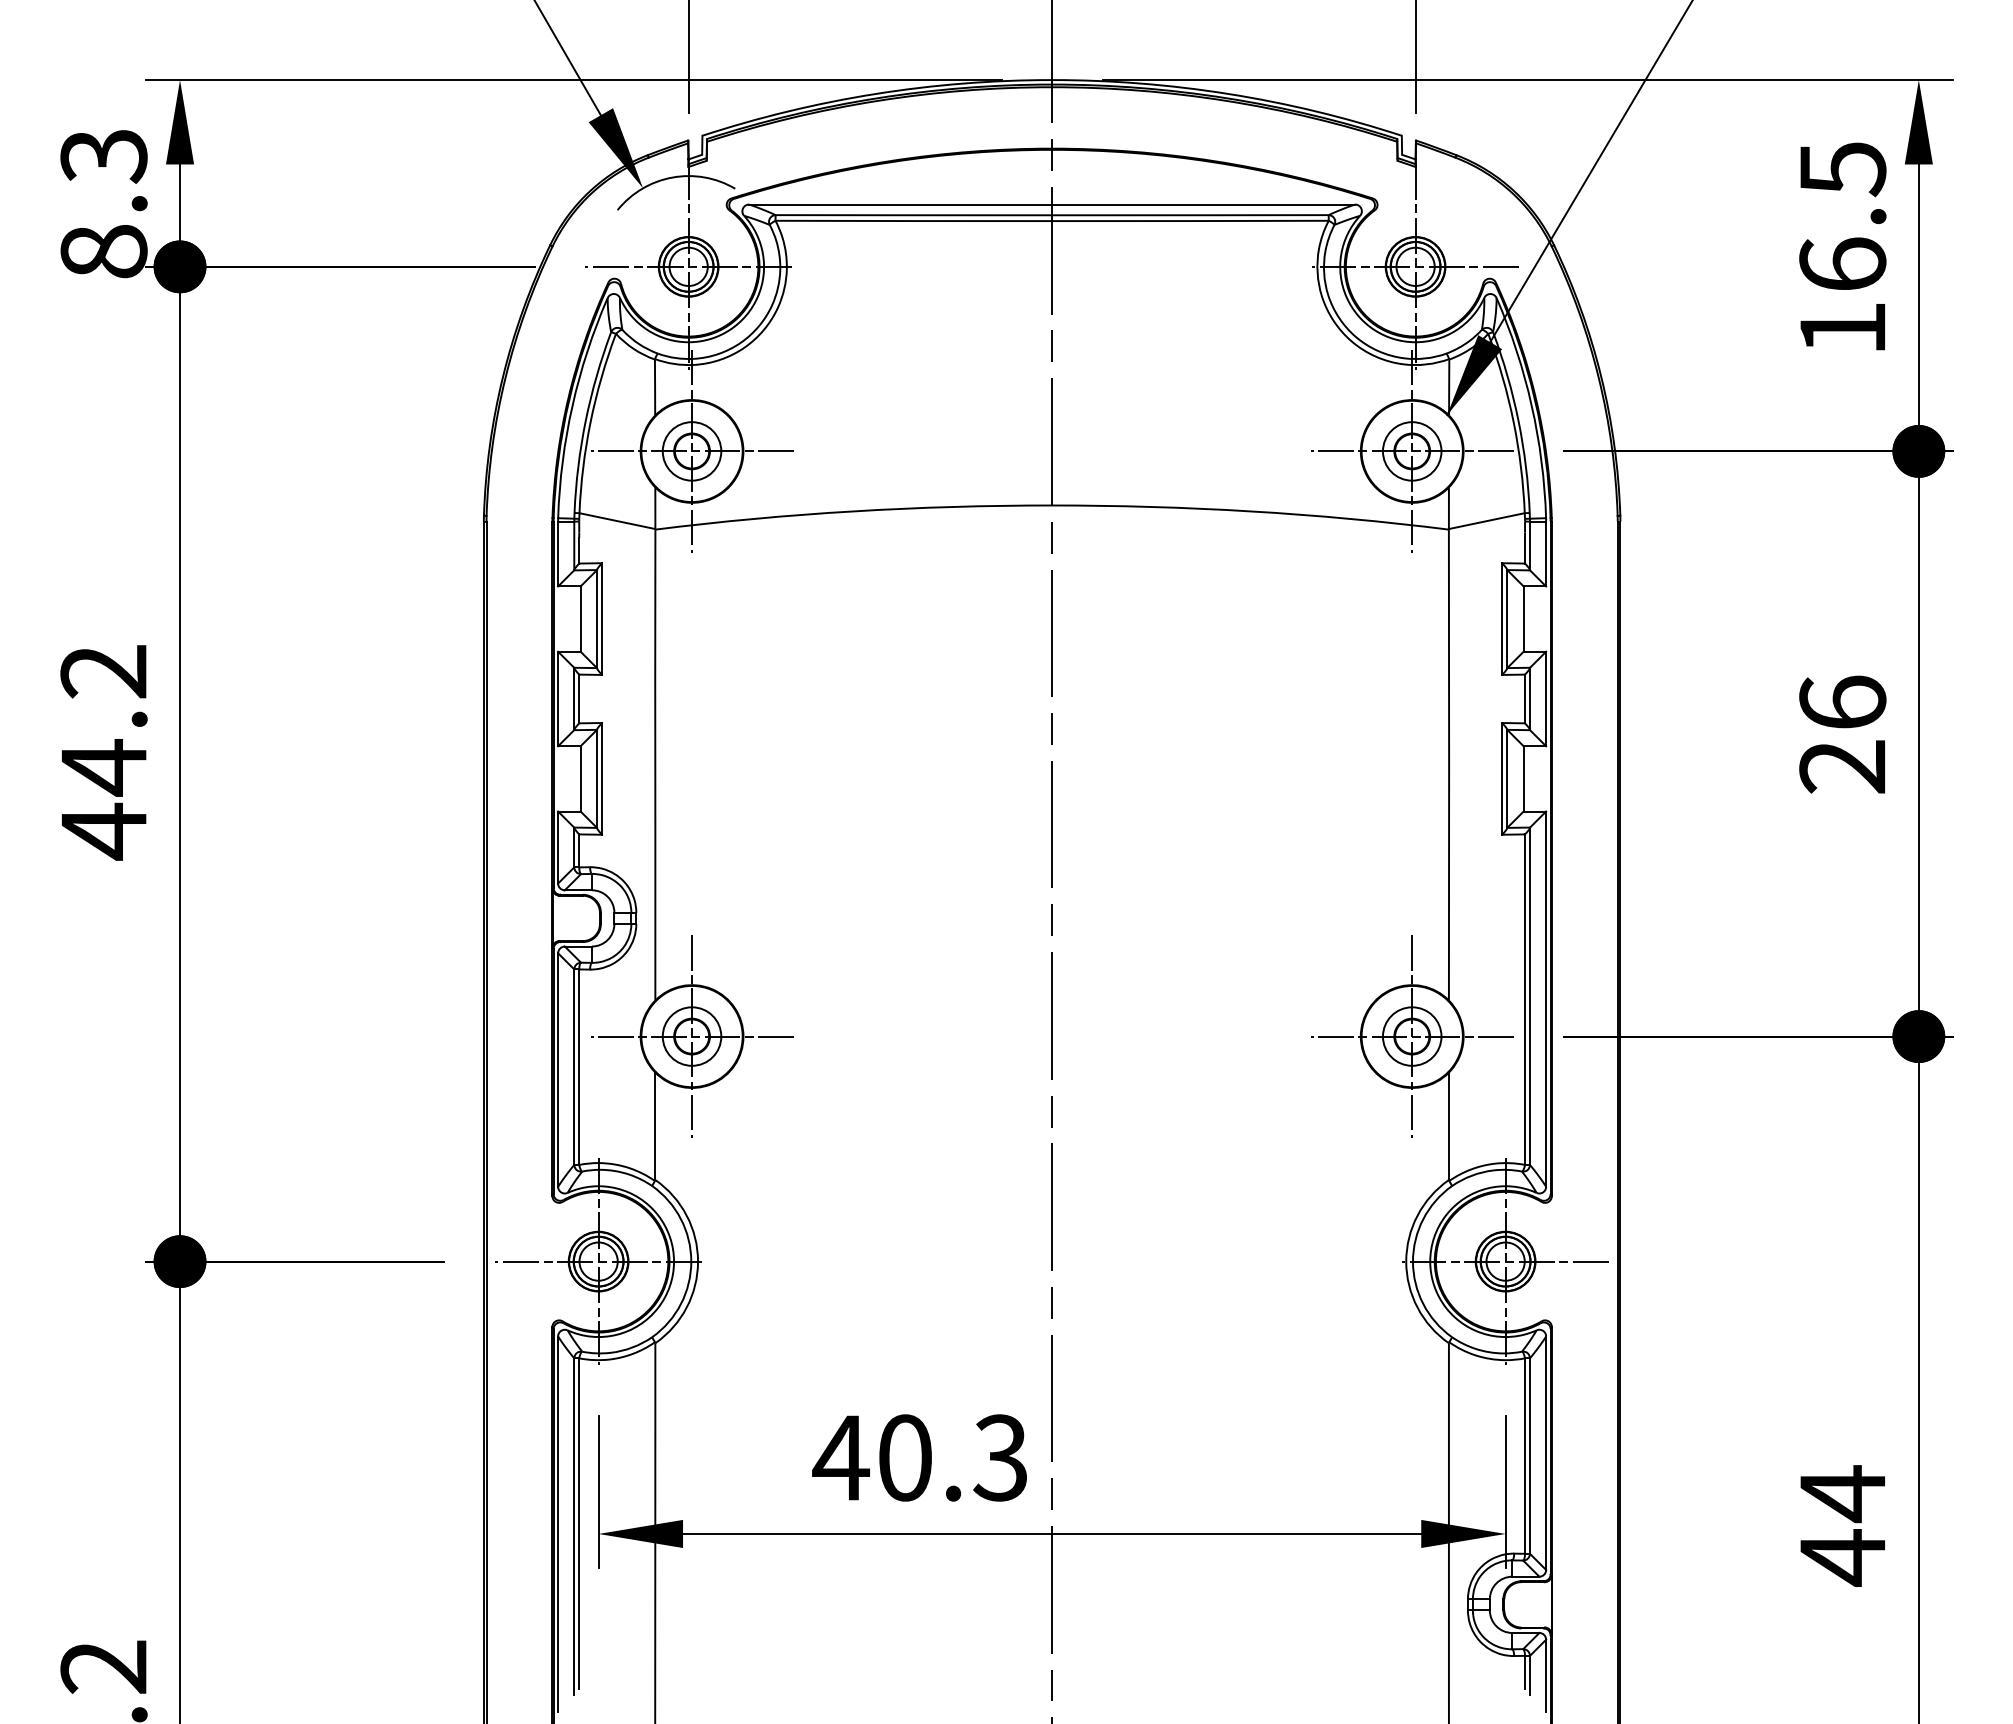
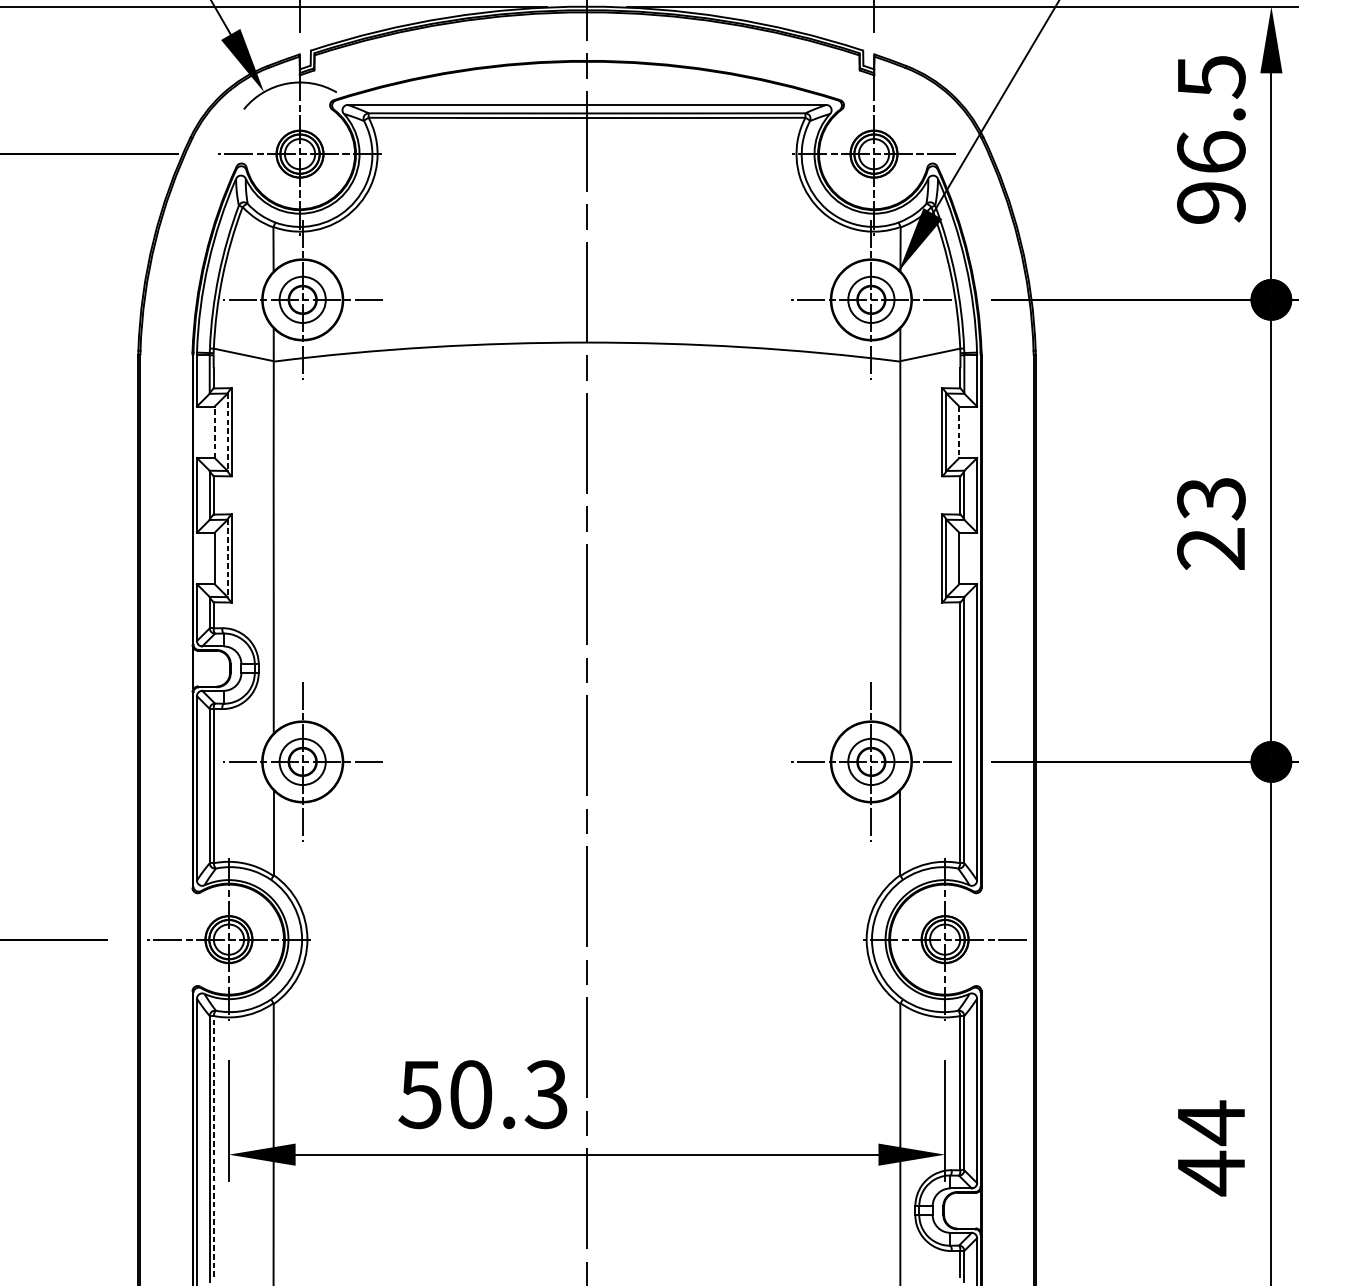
text: (1842, 328) -> (1211, 202), 16.5 -> 96.5
line: (580, 619) -> (214, 432), solid -> dashed
line: (597, 619) -> (228, 432), solid -> dashed
line: (1523, 619) -> (959, 432), solid -> dashed
text: (1842, 702) -> (1211, 498), 26 -> 23
line: (597, 779) -> (228, 558), solid -> dashed
text: (841, 1458) -> (420, 1095), 40.3 -> 50.3
line: (579, 1523) -> (213, 1146), solid -> dashed

